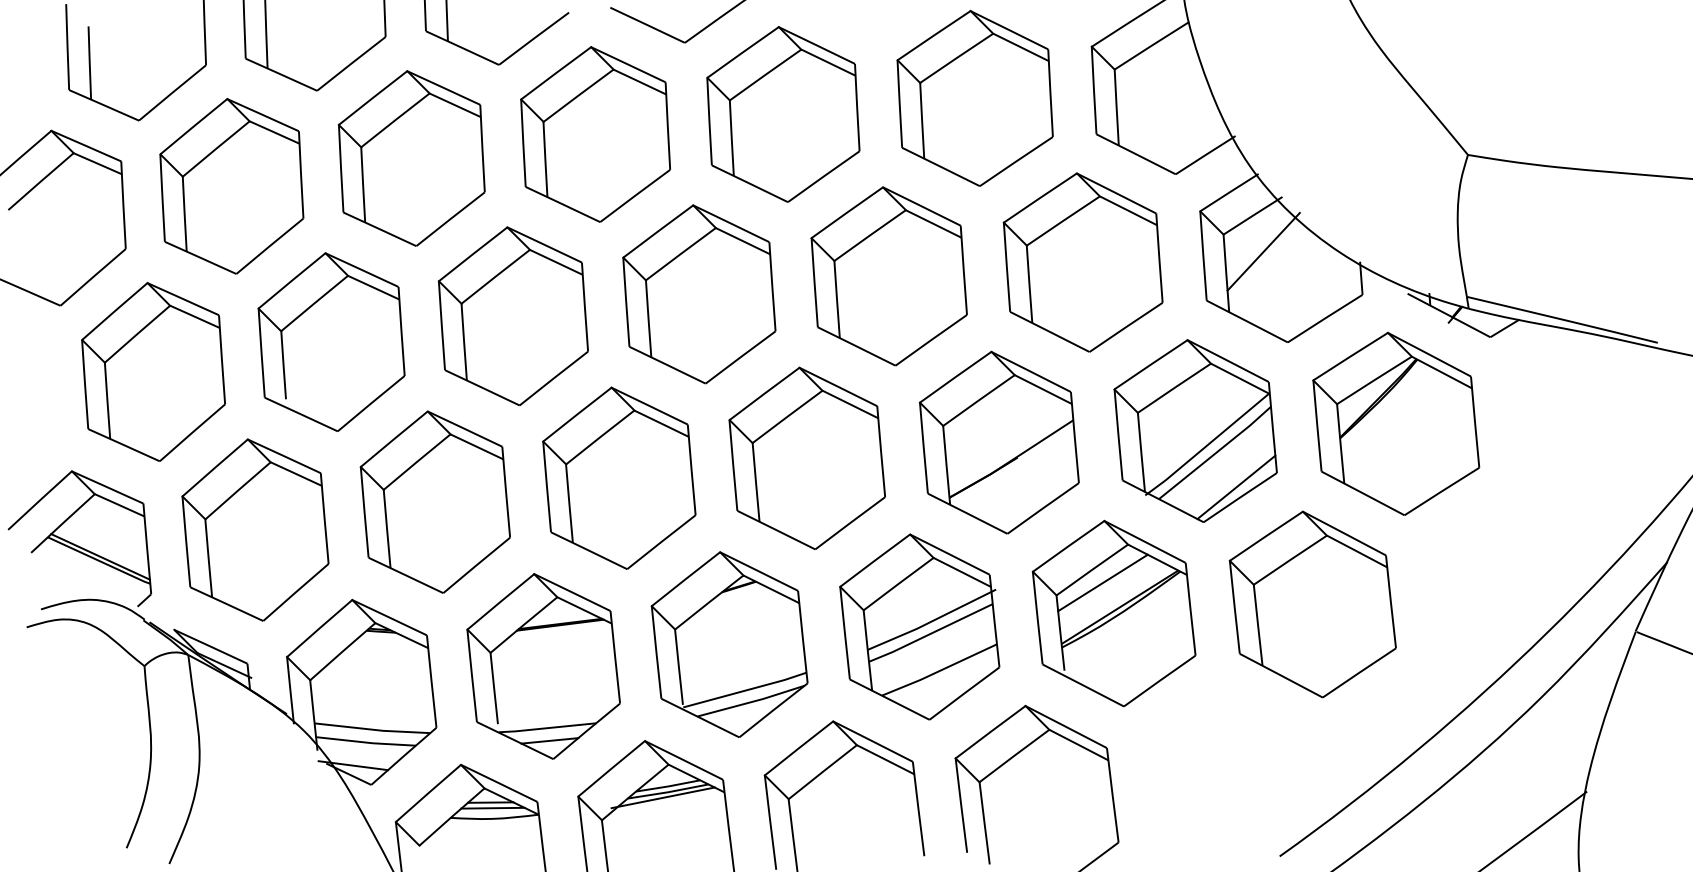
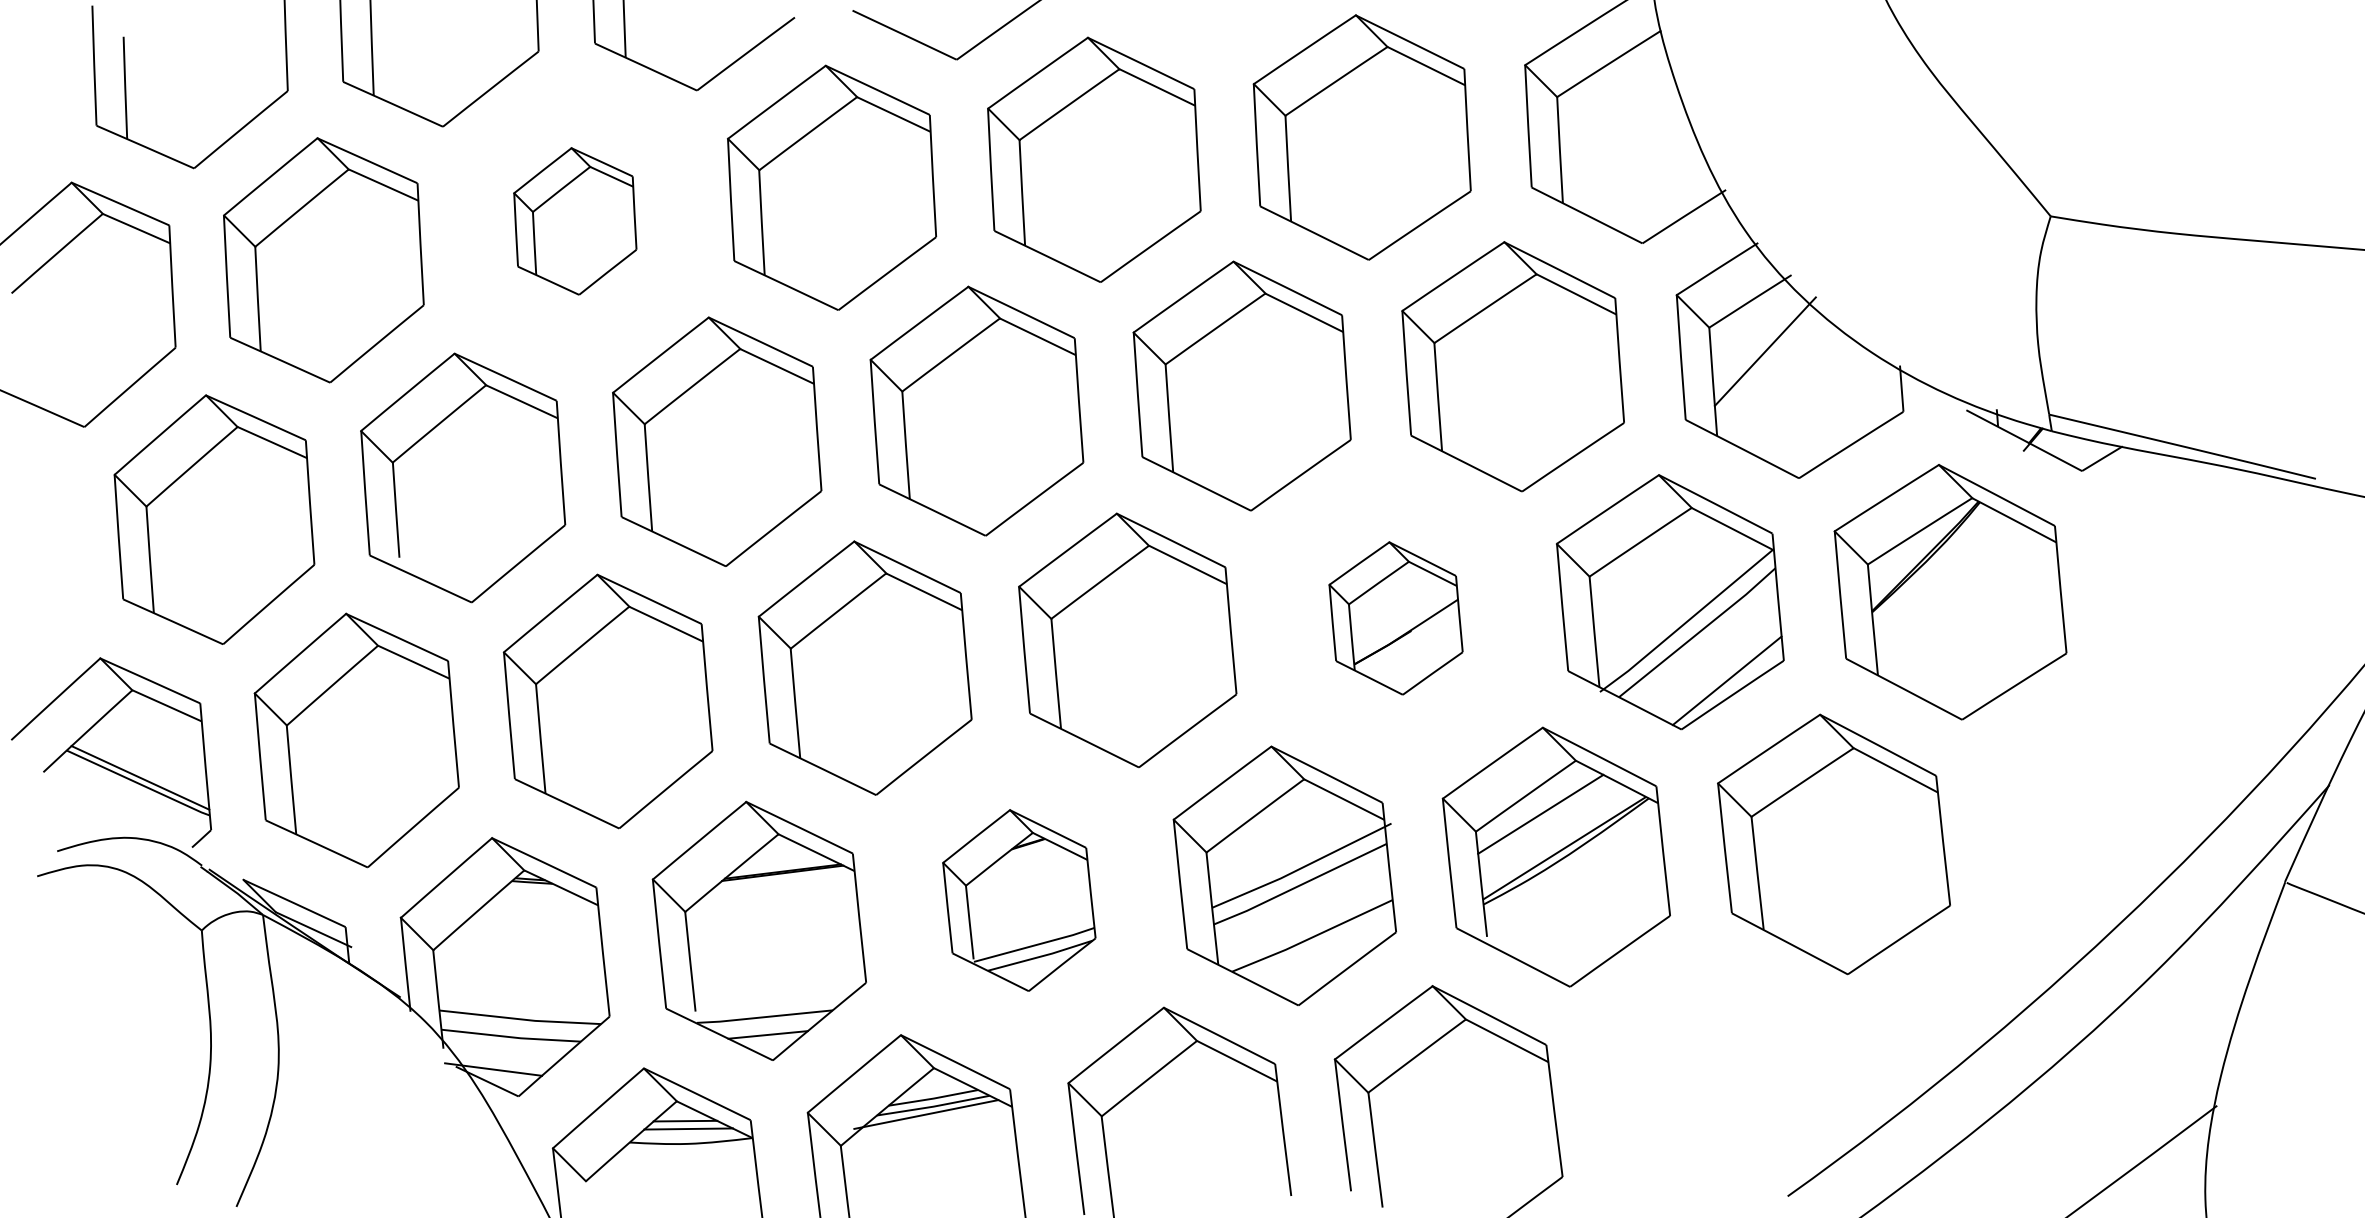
part: (412, 158) -> (575, 221), size x0.6
part: (998, 442) -> (1395, 618), size x0.6
part: (729, 644) -> (1019, 900), size x0.7

